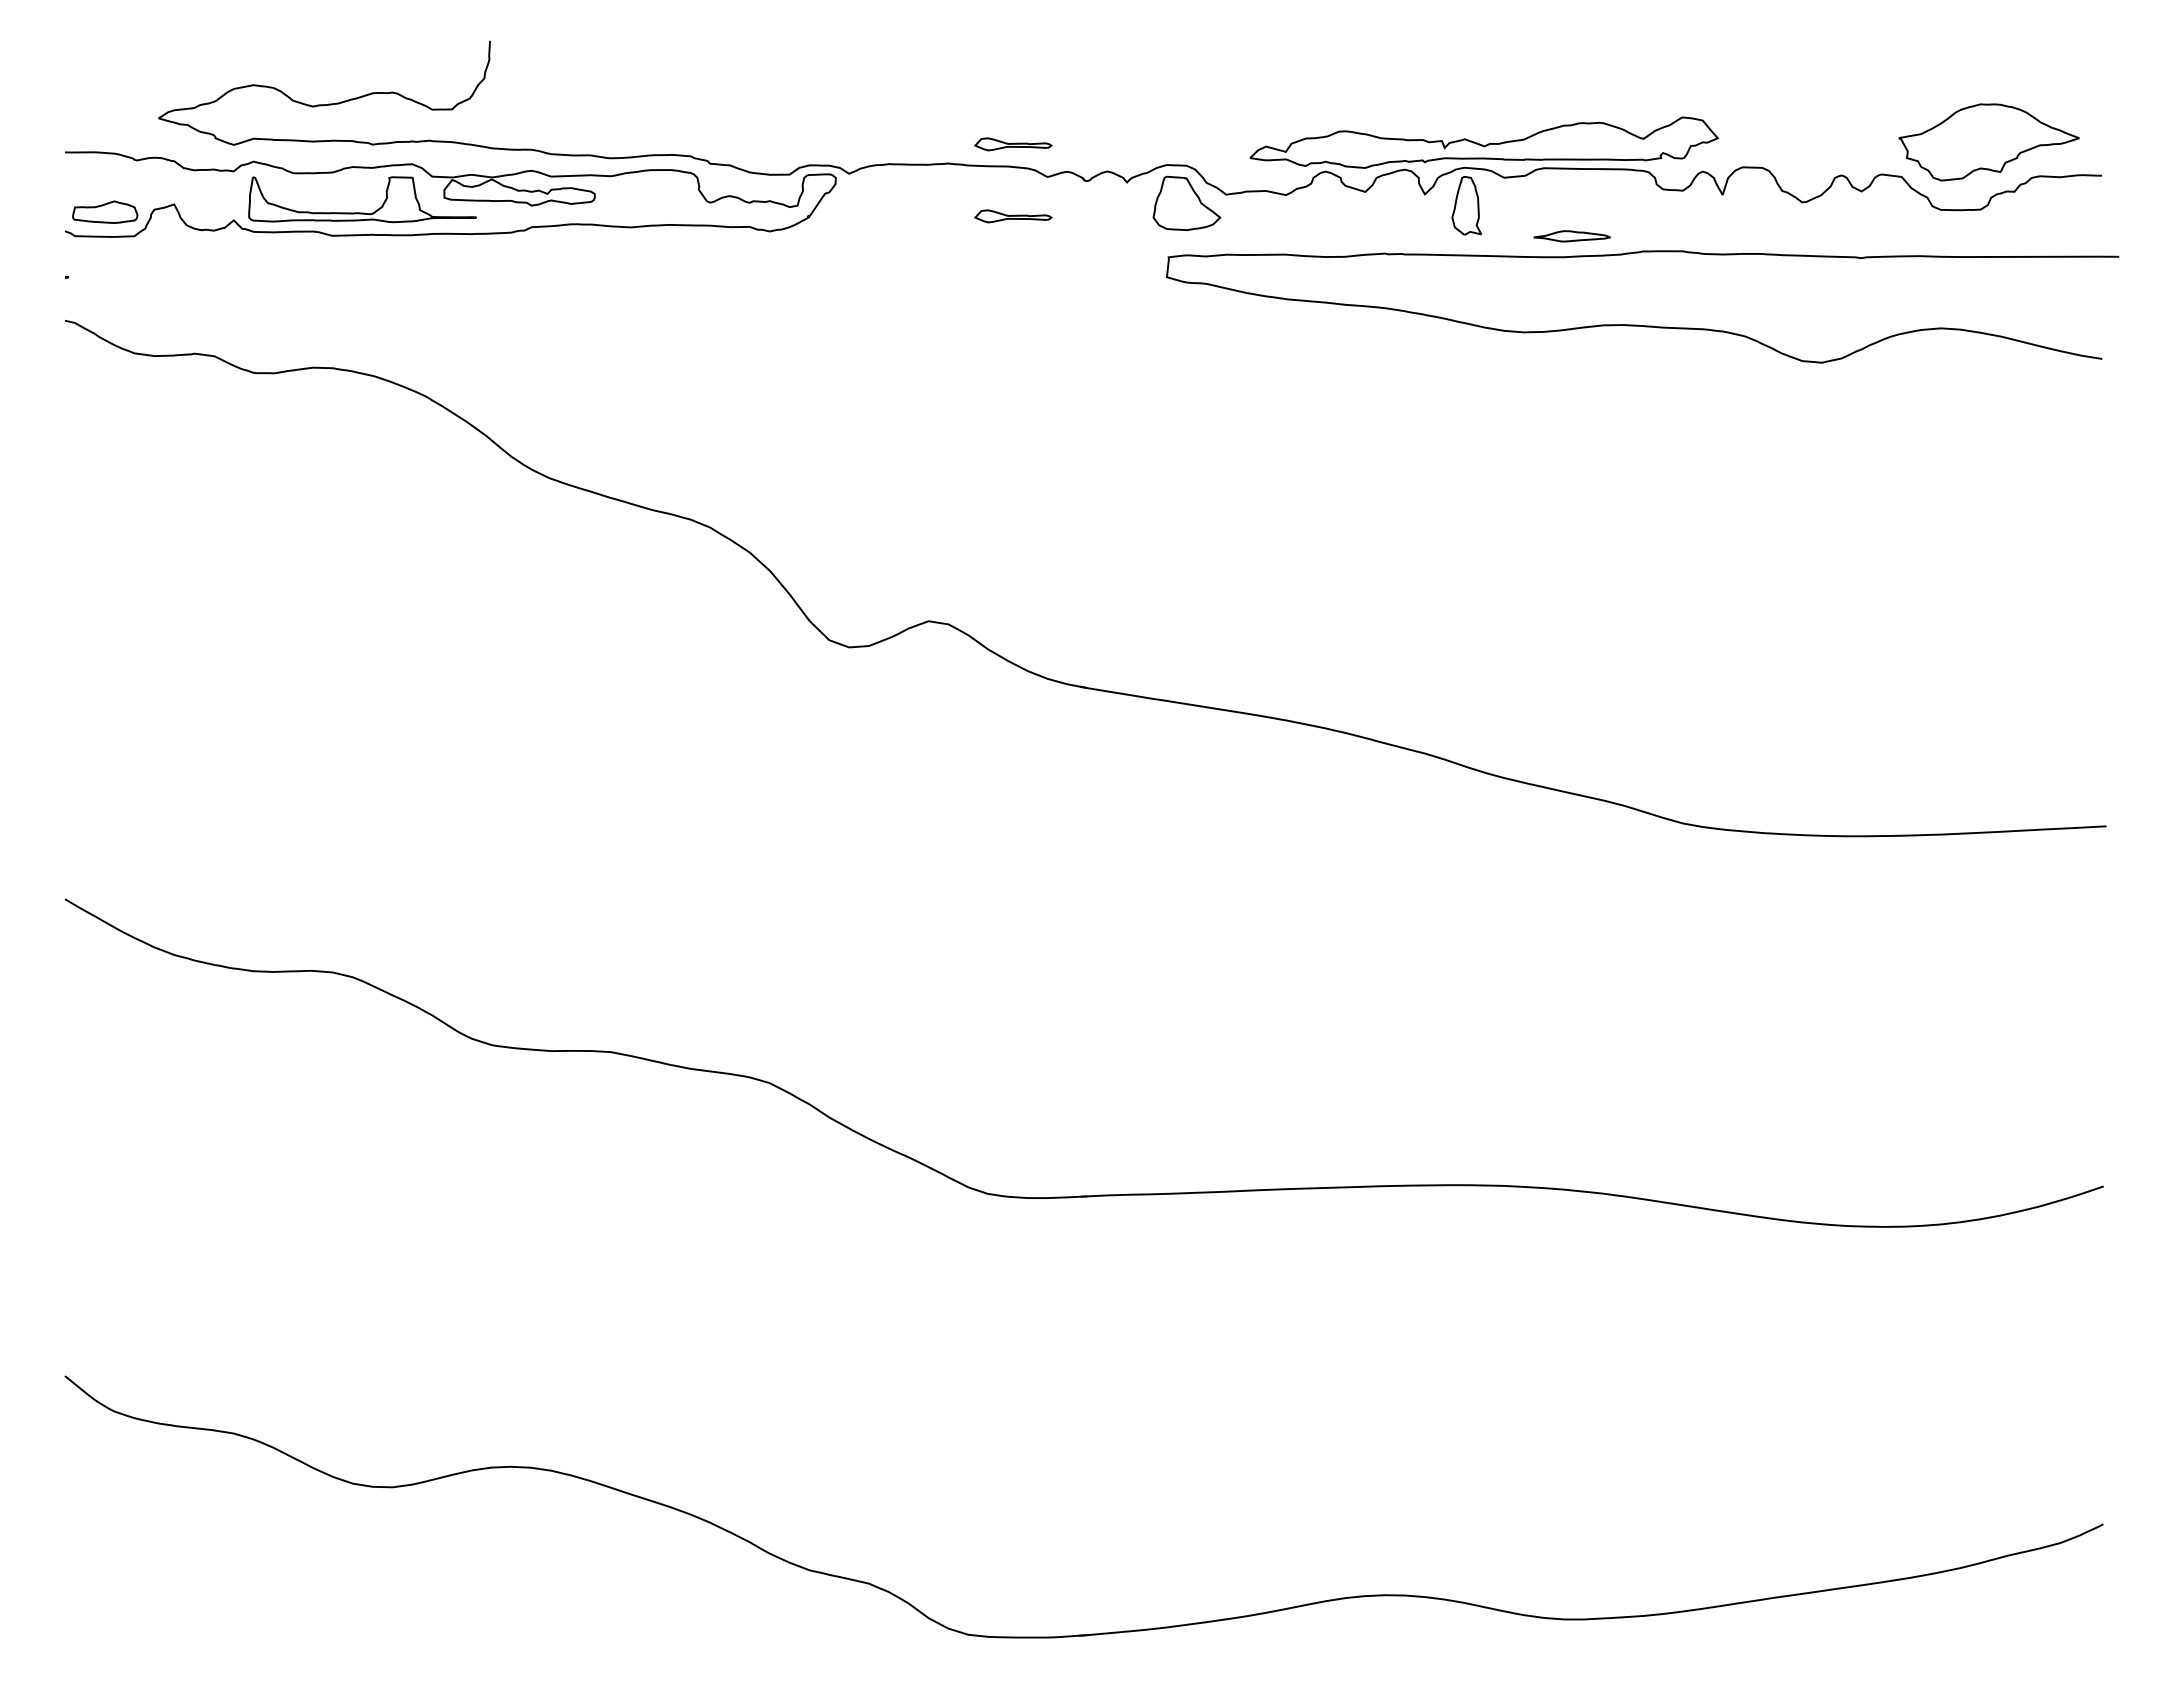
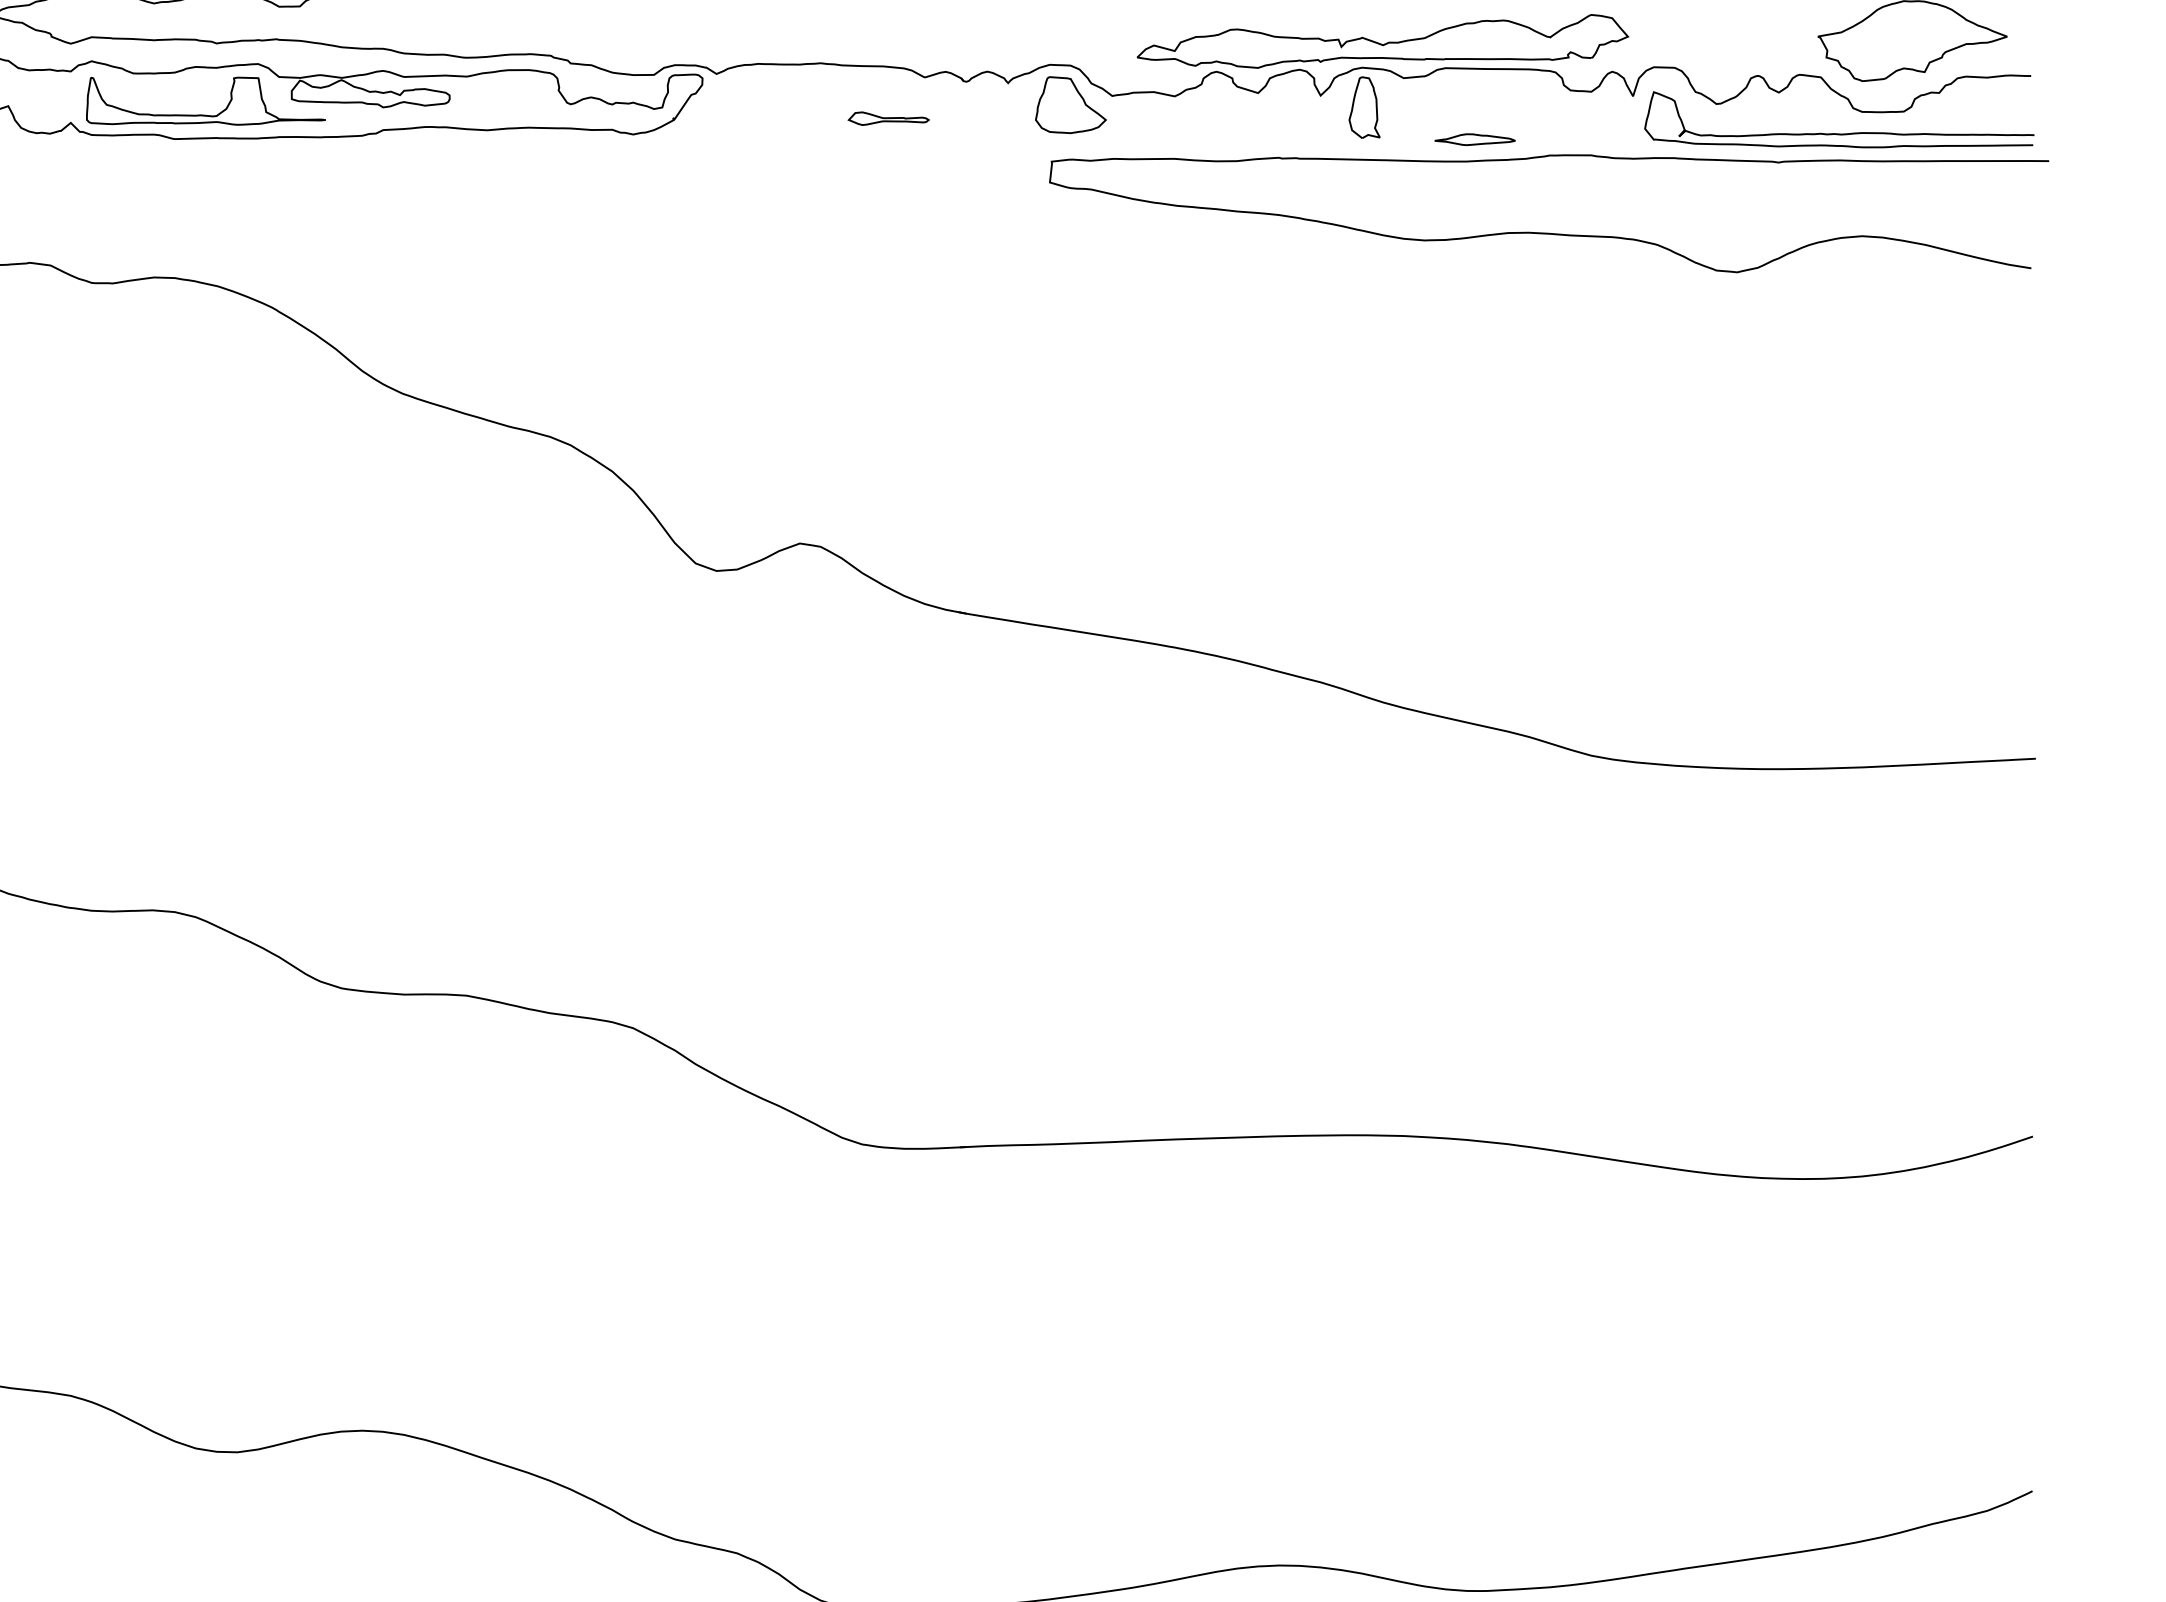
part: (1013, 144) -> (888, 43), removed
curve: (1919, 230) -> (1839, 133), added

